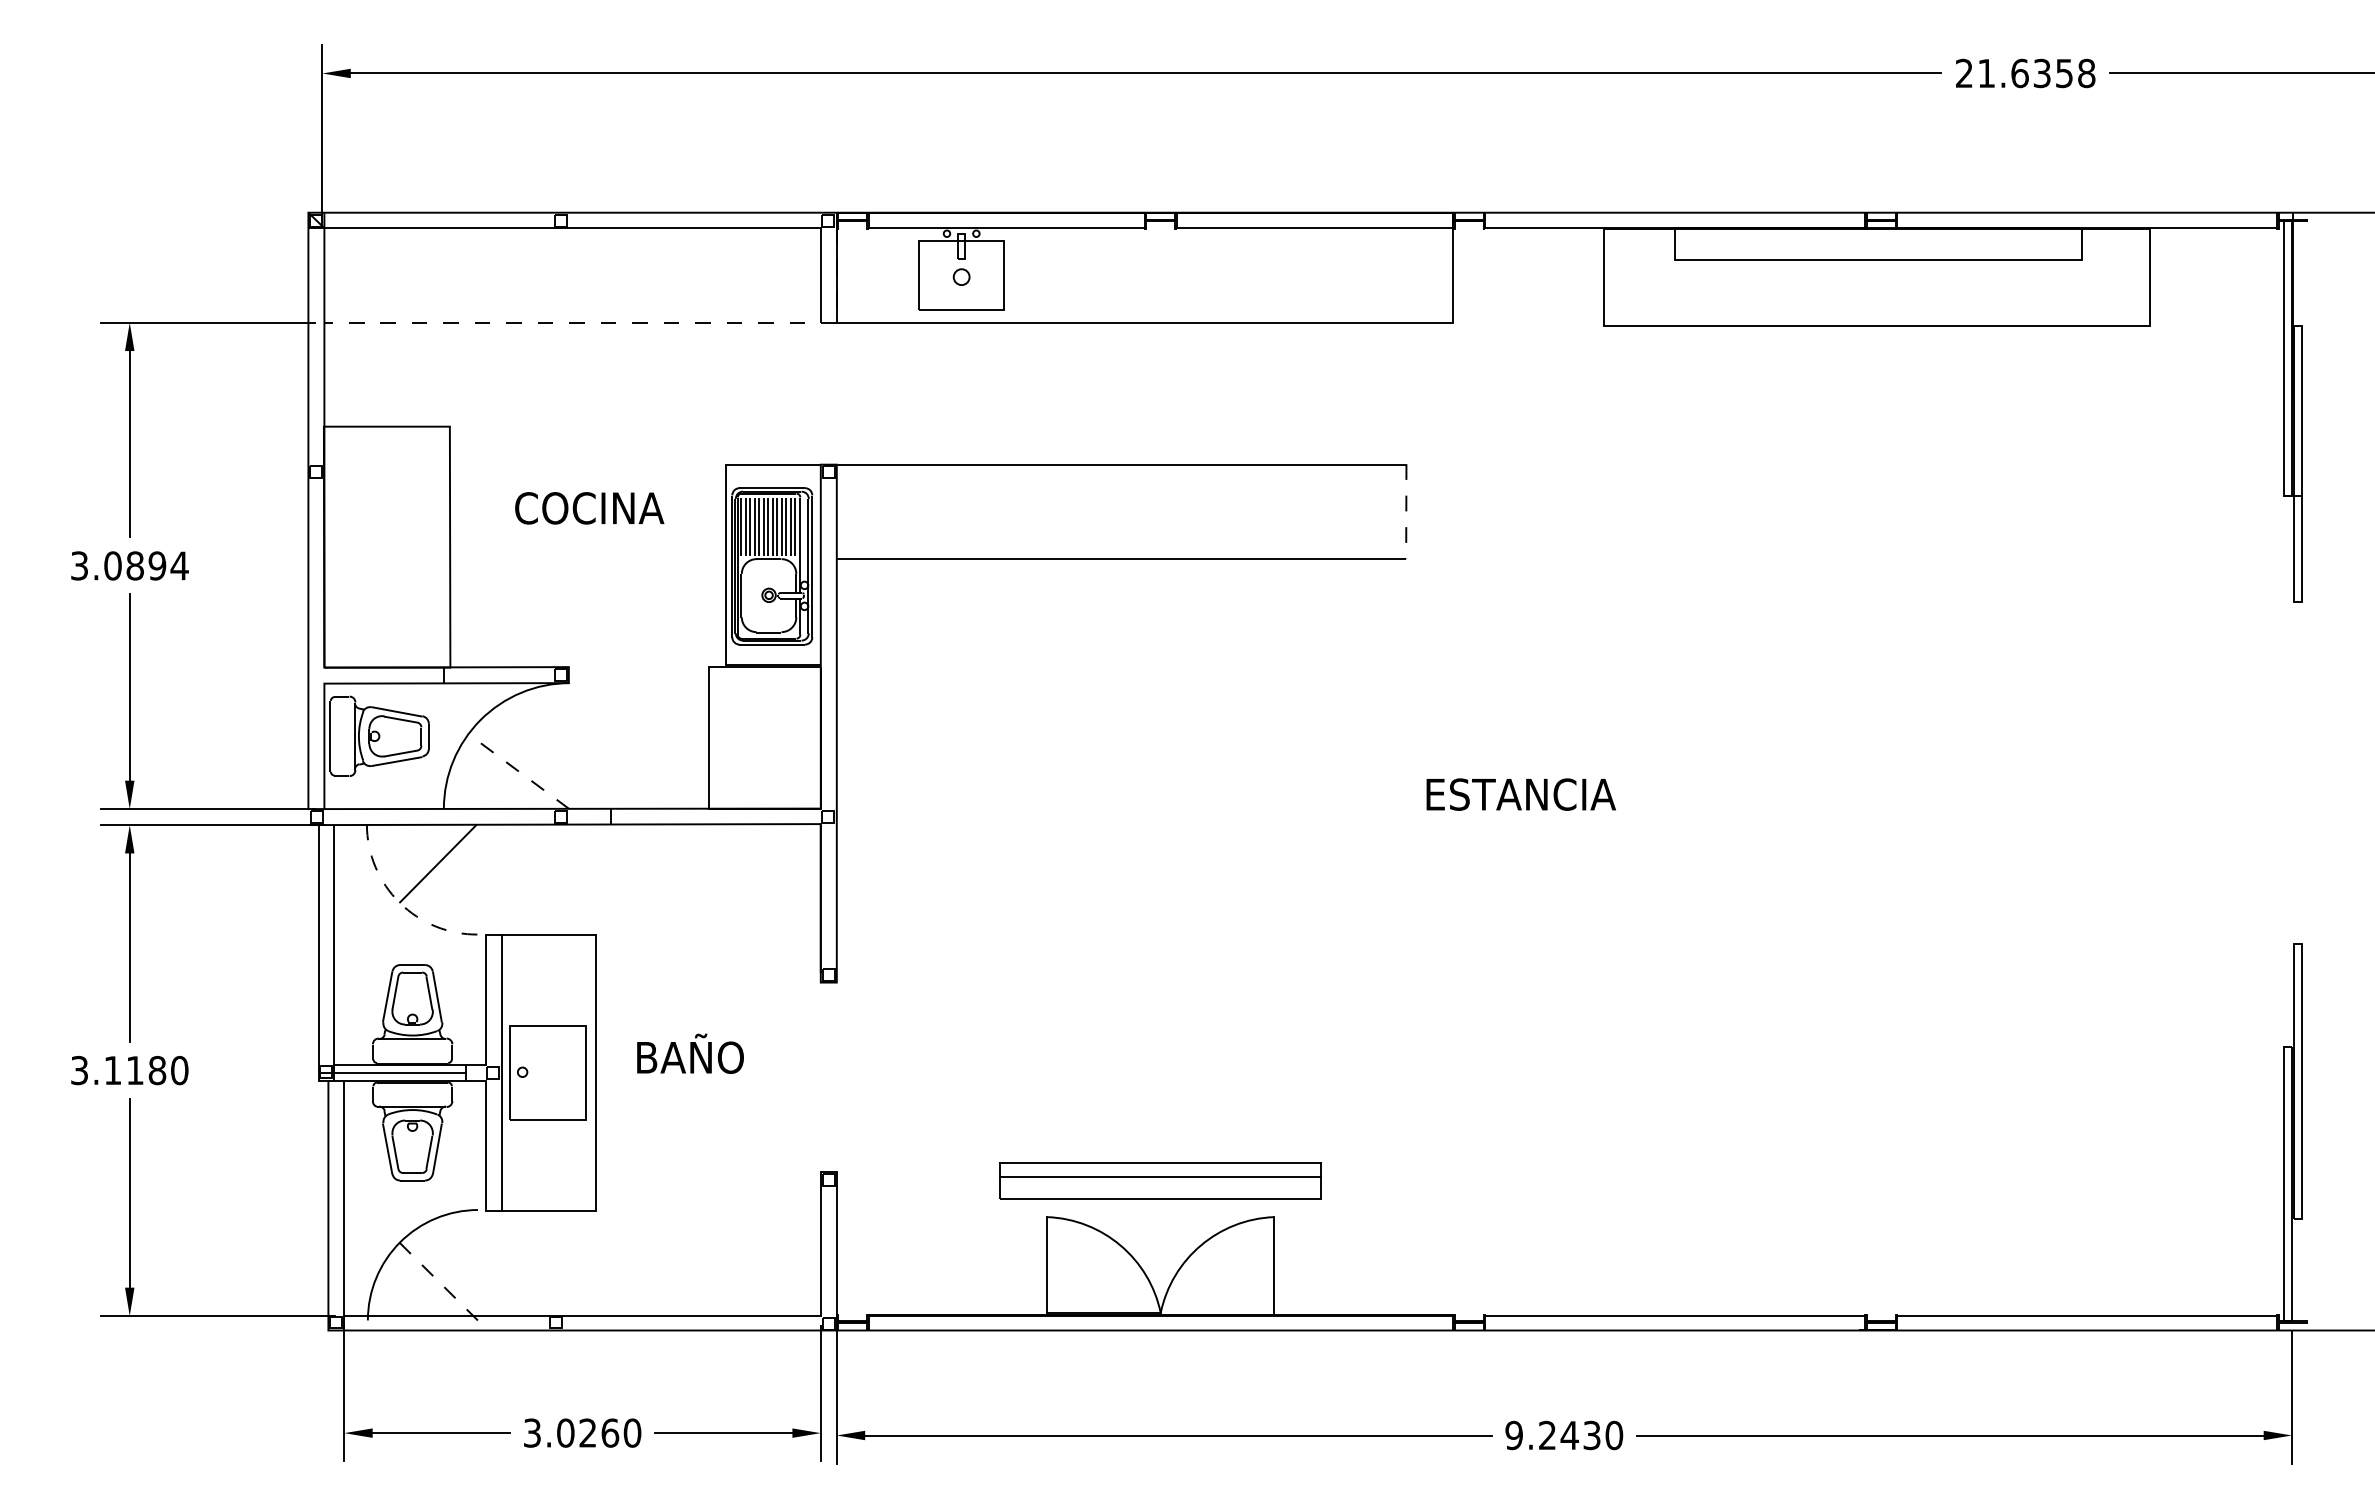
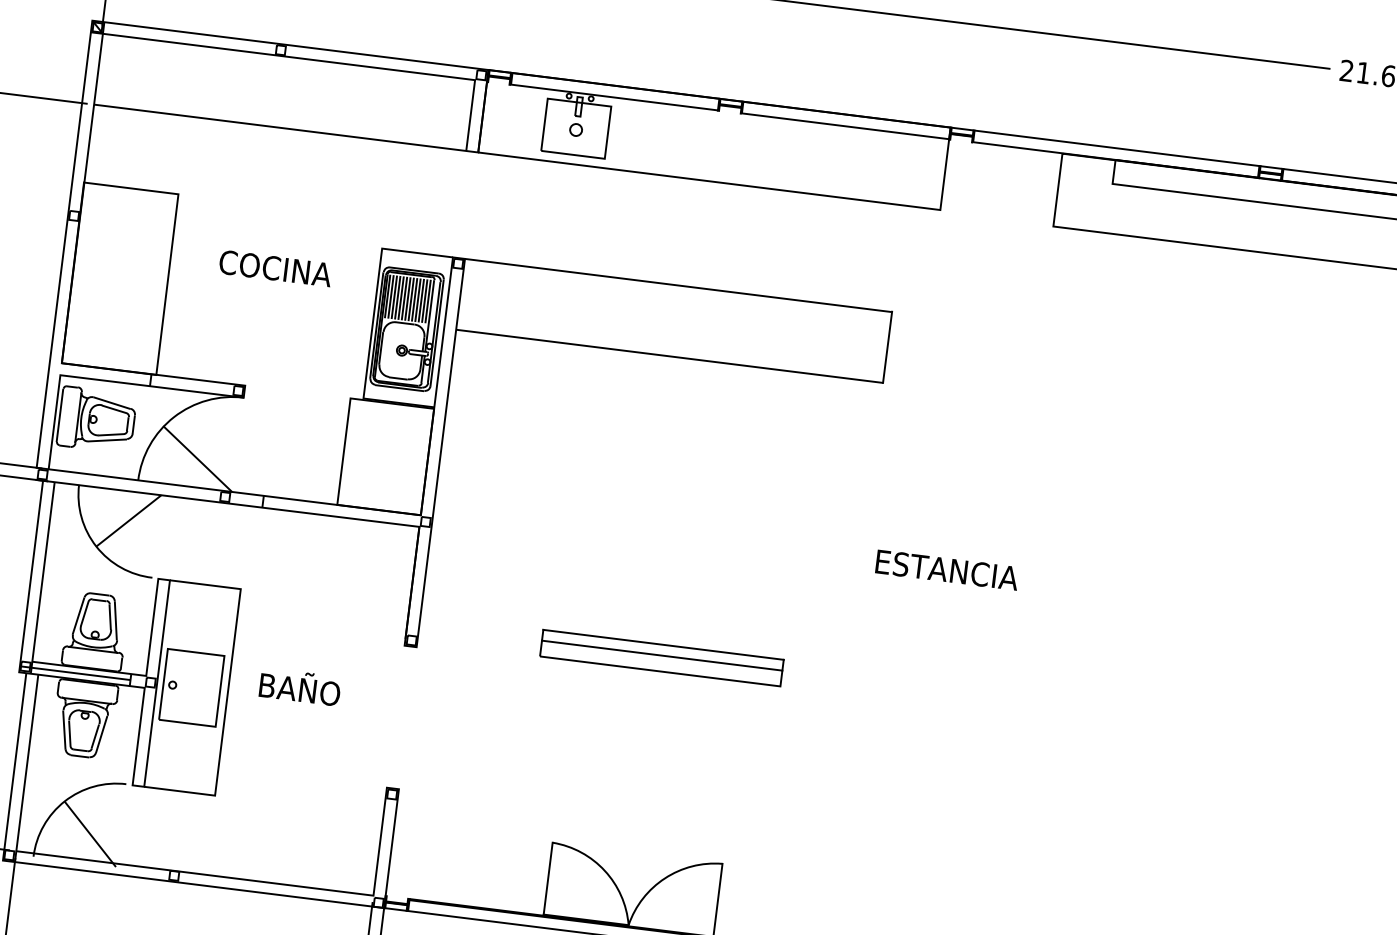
line: (629, 322) -> (322, 132), dashed -> solid
line: (1406, 512) -> (887, 347), dashed -> solid
line: (518, 771) -> (197, 459), dashed -> solid
arc: (399, 902) -> (96, 546), dashed -> solid
part: (1160, 1180) -> (661, 657), moved
line: (438, 1281) -> (90, 834), dashed -> solid

